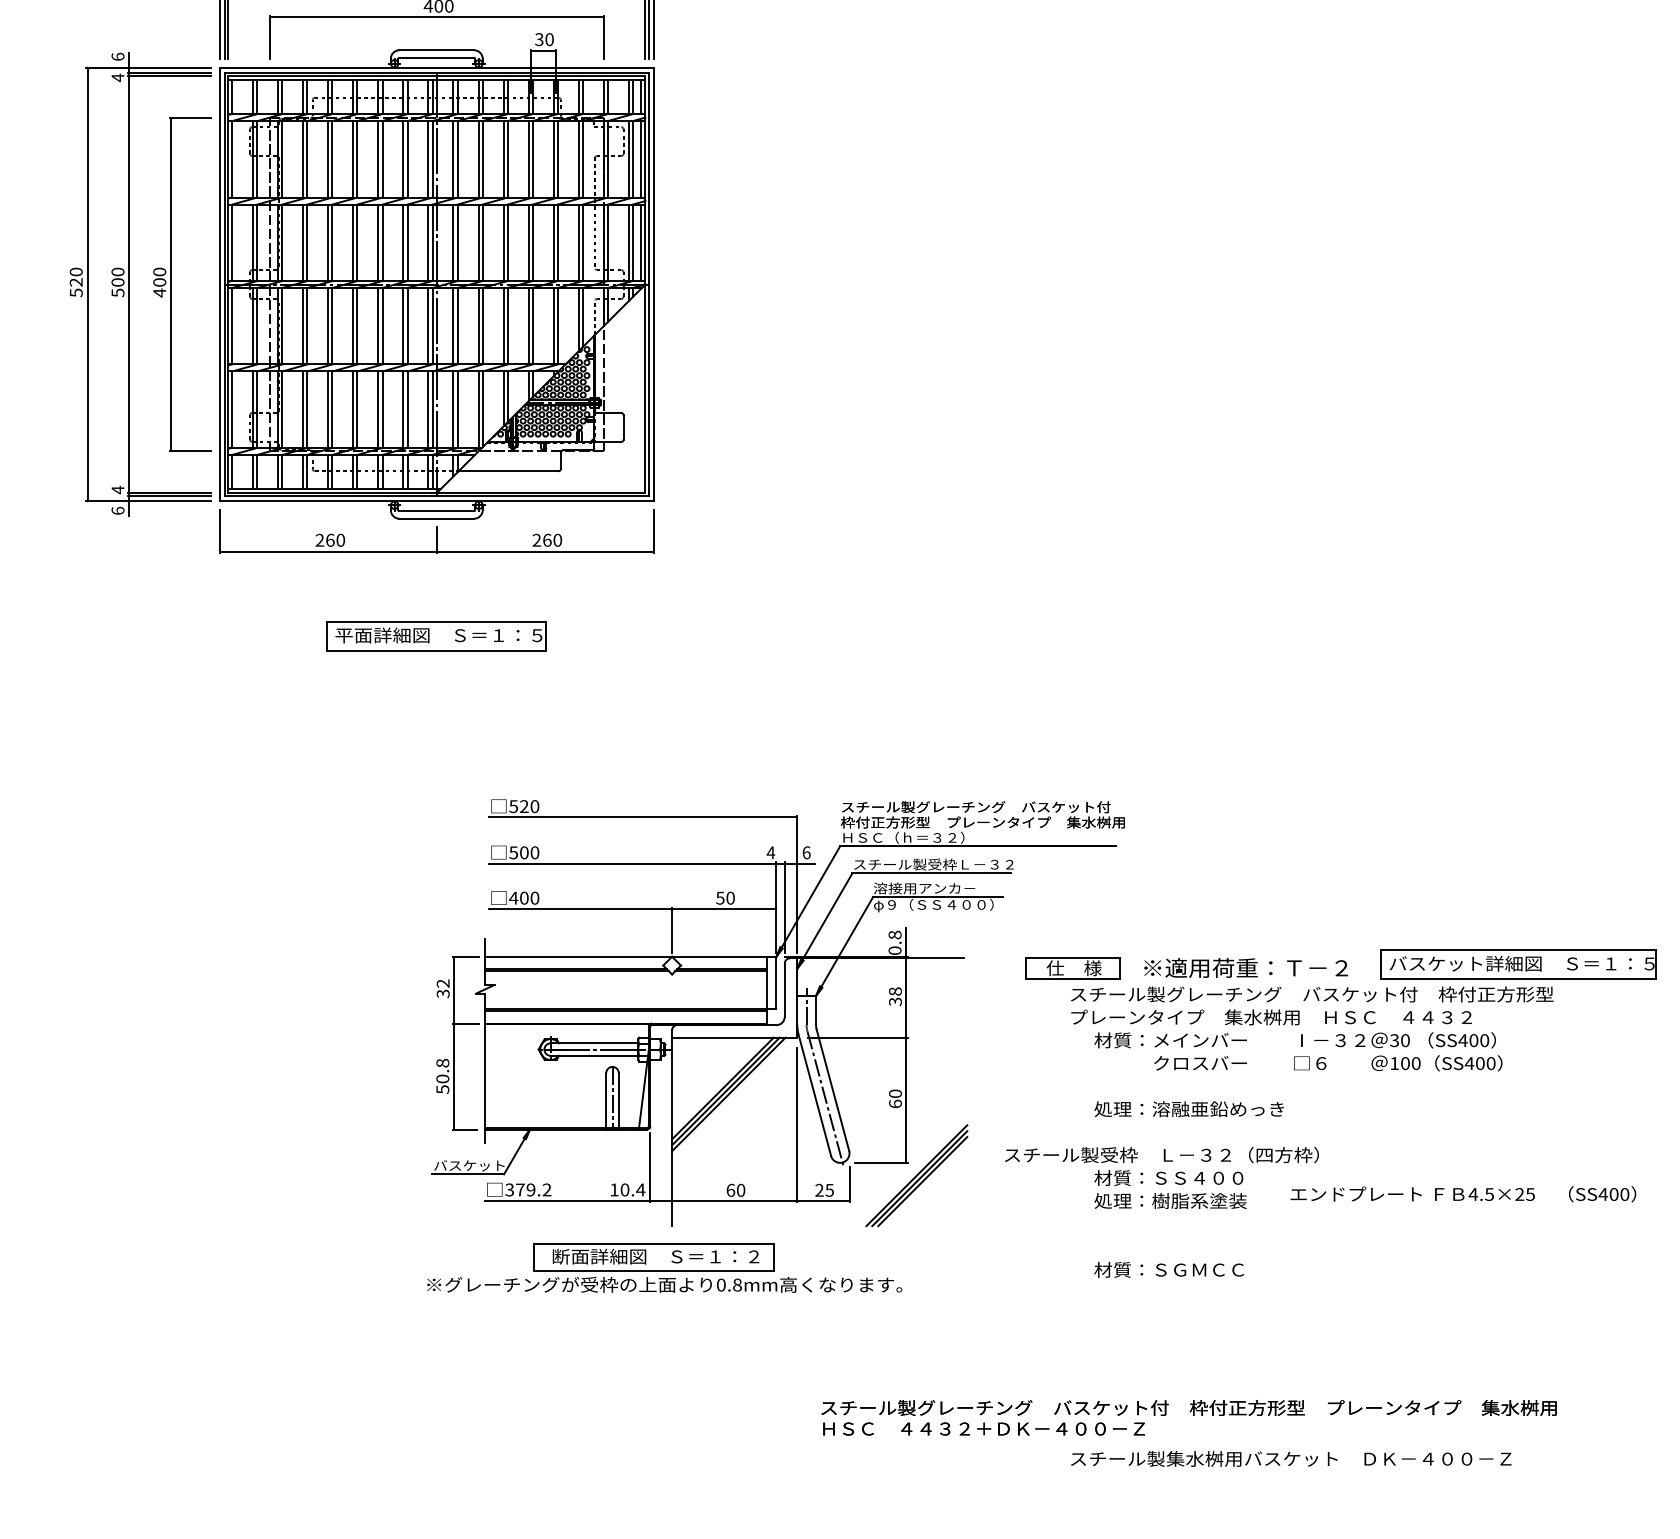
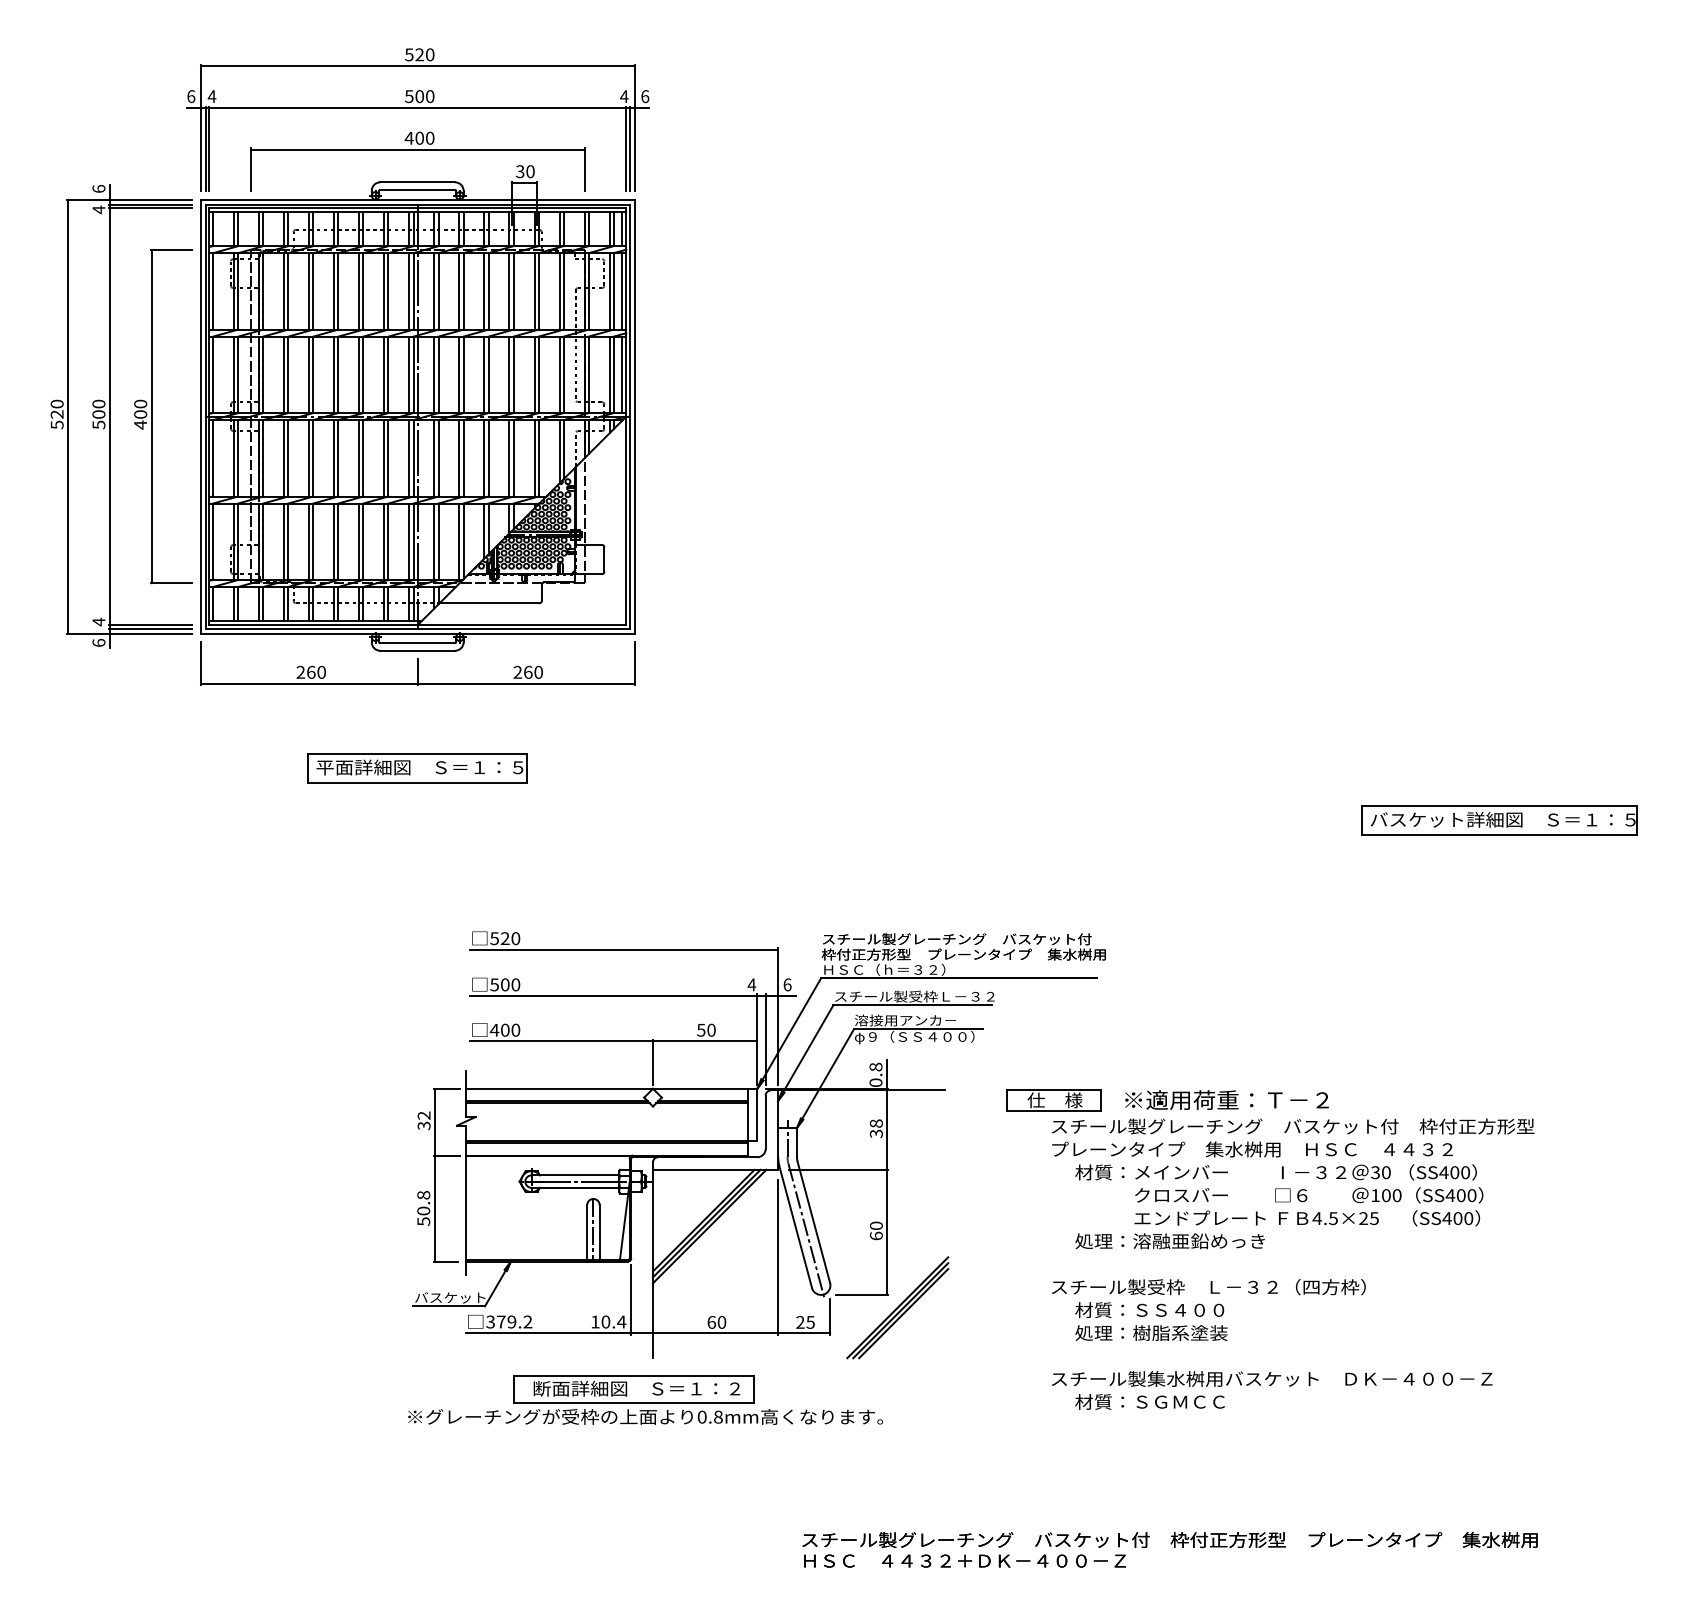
part: (1518, 964) -> (1499, 820), moved
text: (1161, 1155) -> (1208, 1287), moved
text: (1463, 1194) -> (1307, 1218), moved
text: (1291, 1458) -> (1272, 1378), moved

